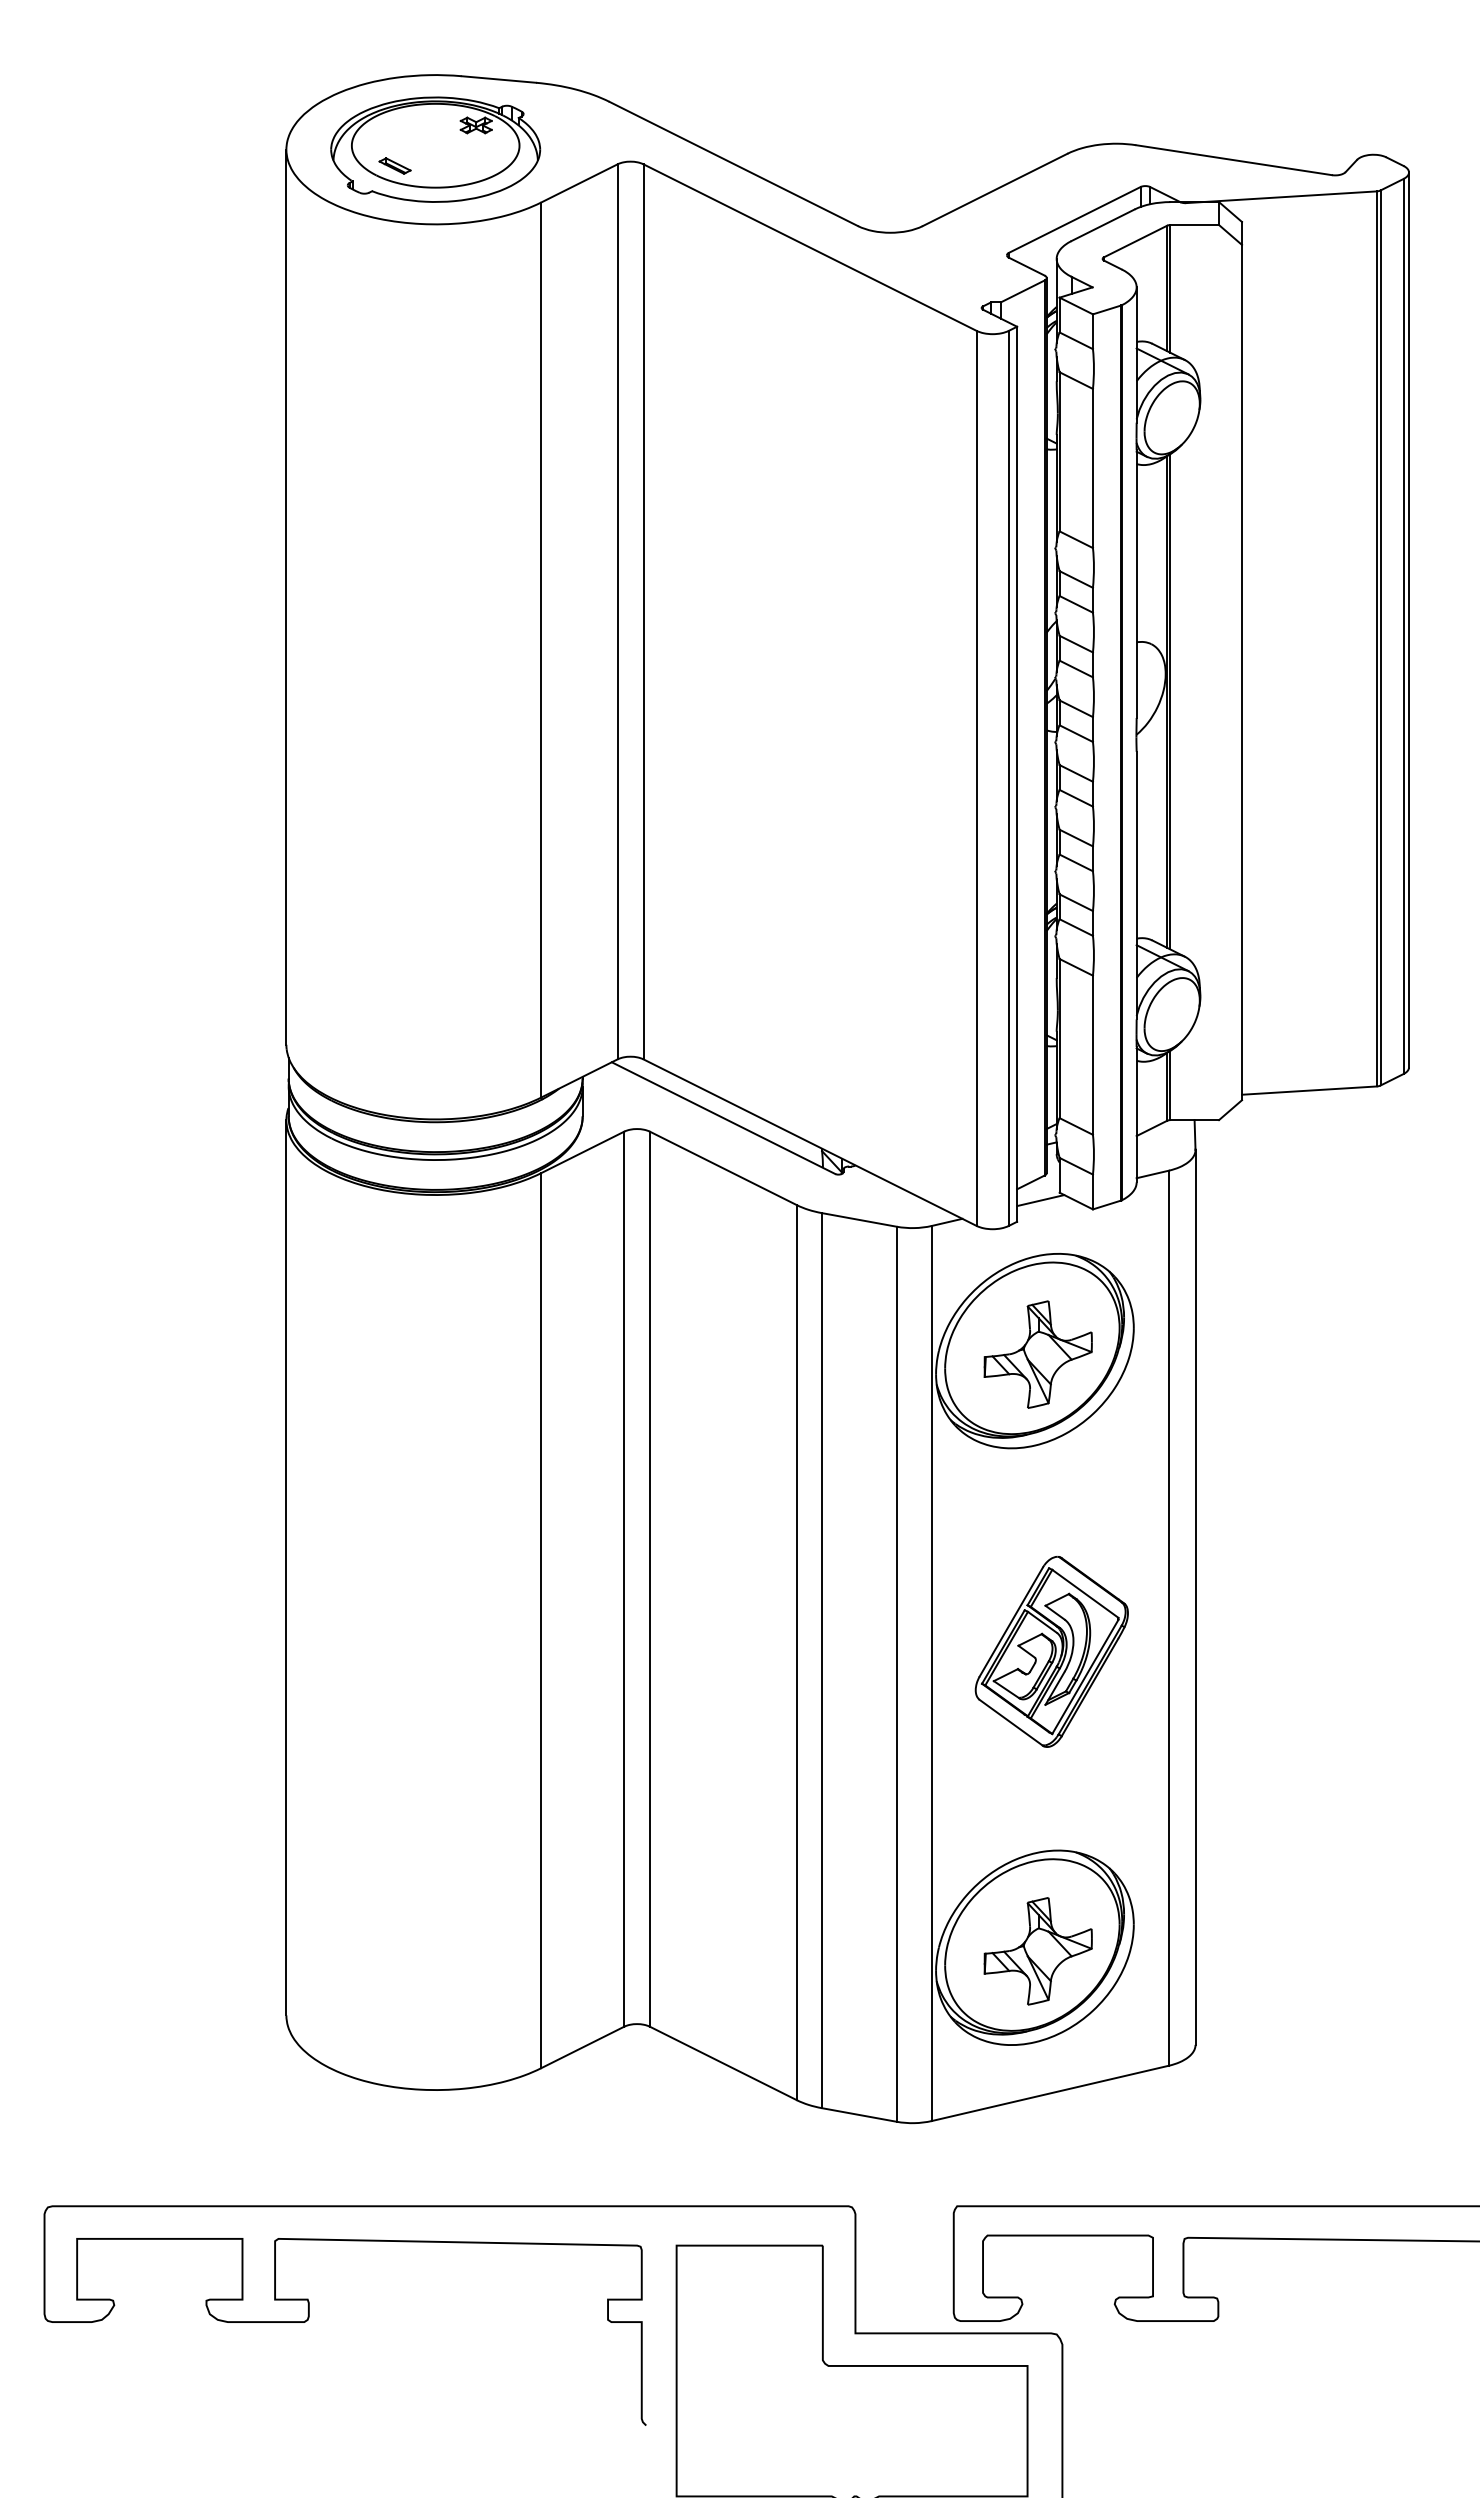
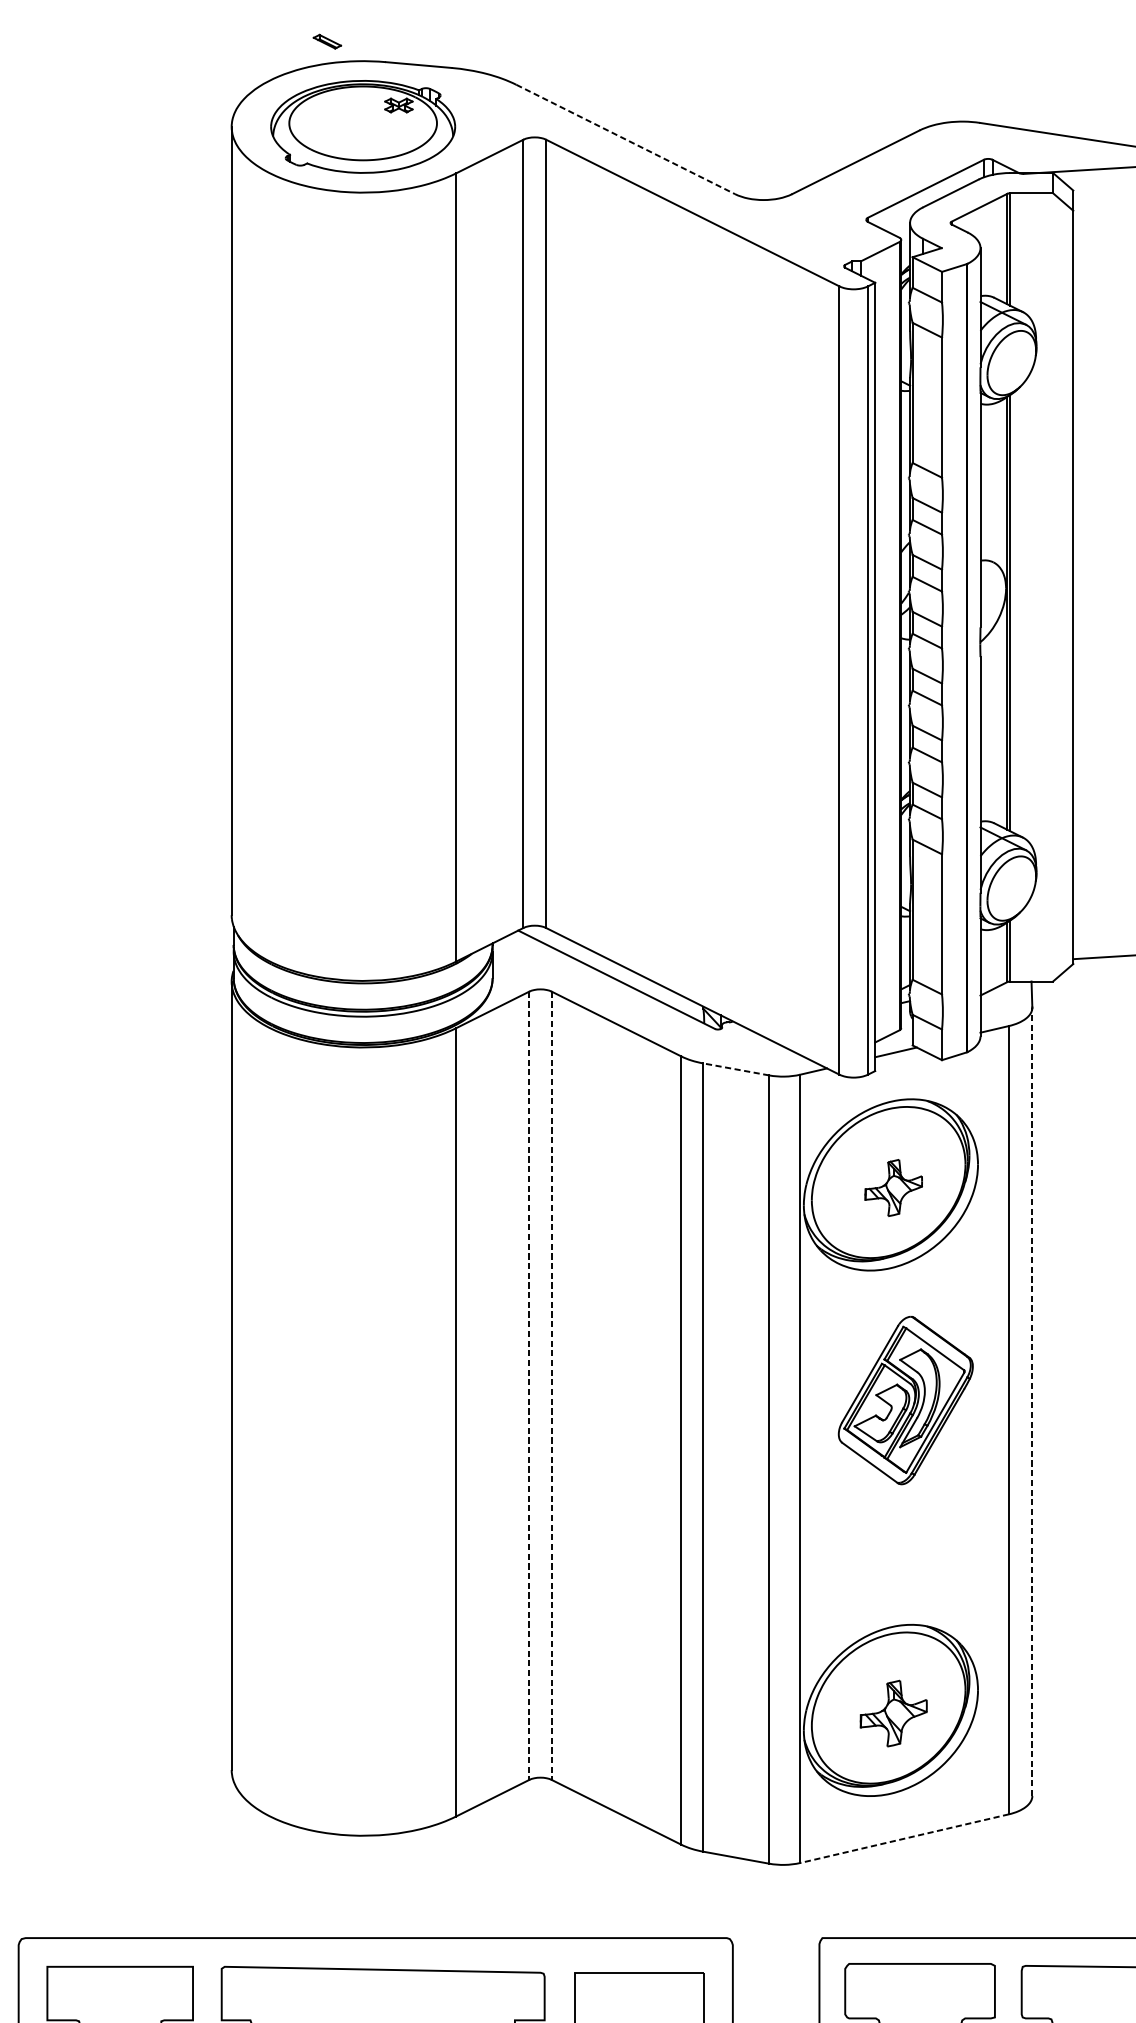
line: (733, 164) -> (625, 139), solid -> dashed
part: (394, 165) -> (326, 41), moved
line: (858, 1219) -> (735, 1069), solid -> dashed
part: (1037, 1354) -> (893, 1187), size x0.6
line: (624, 1579) -> (529, 1386), solid -> dashed
line: (650, 1579) -> (552, 1386), solid -> dashed
line: (1195, 1597) -> (1032, 1401), solid -> dashed
part: (1051, 1651) -> (905, 1400), moved
part: (1037, 1951) -> (893, 1713), size x0.7
line: (1050, 2093) -> (904, 1838), solid -> dashed

